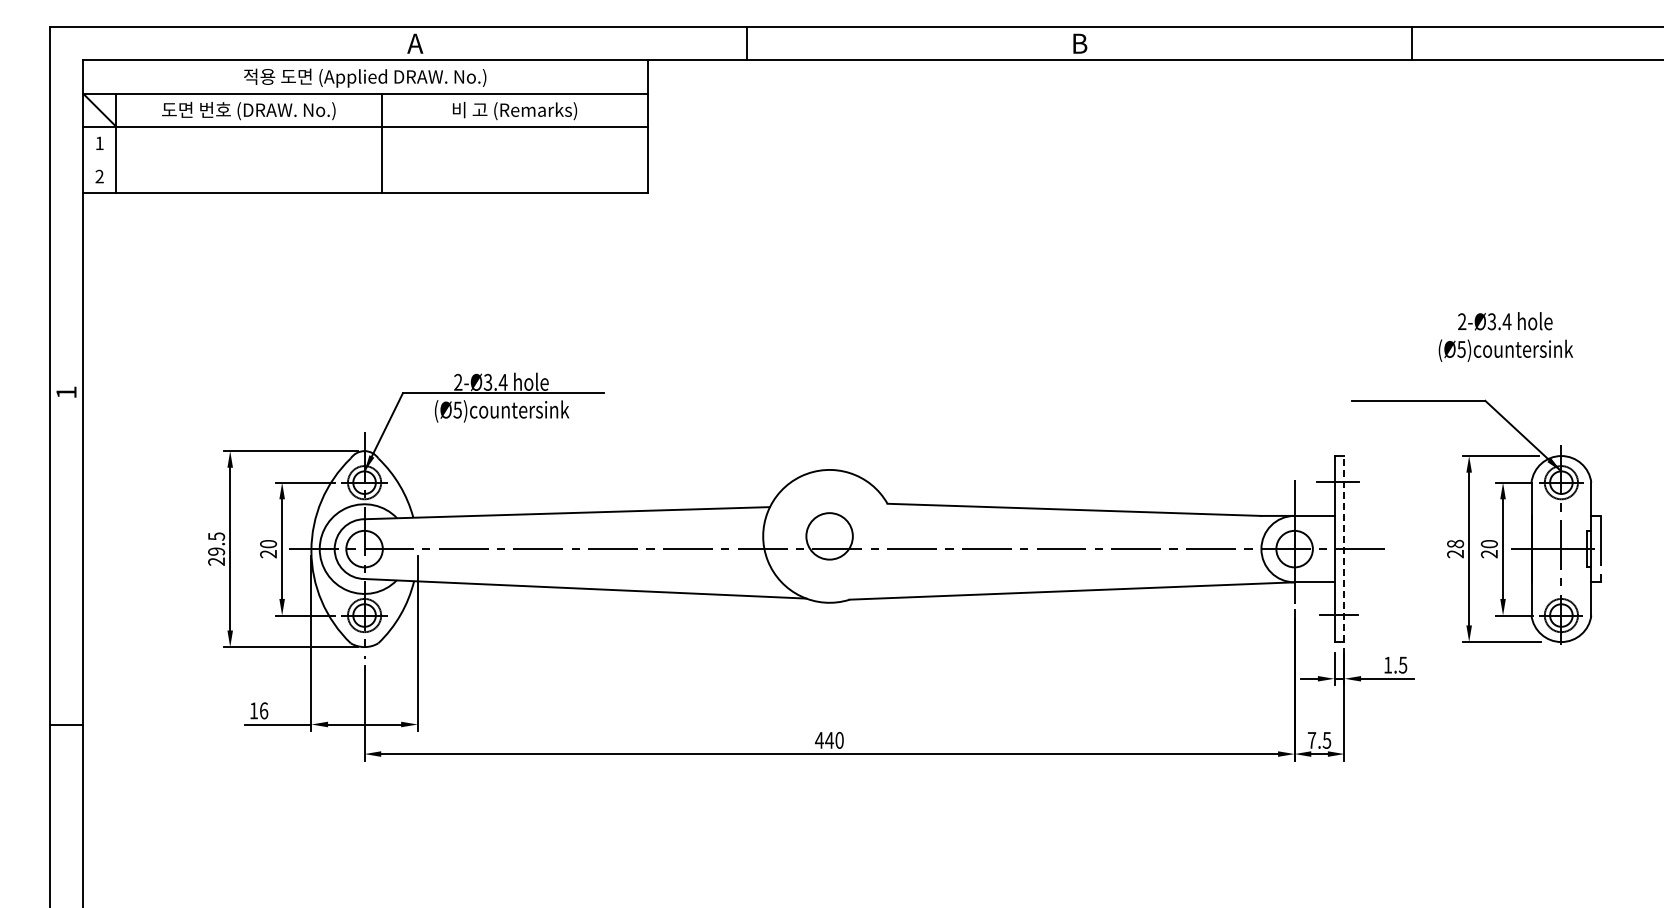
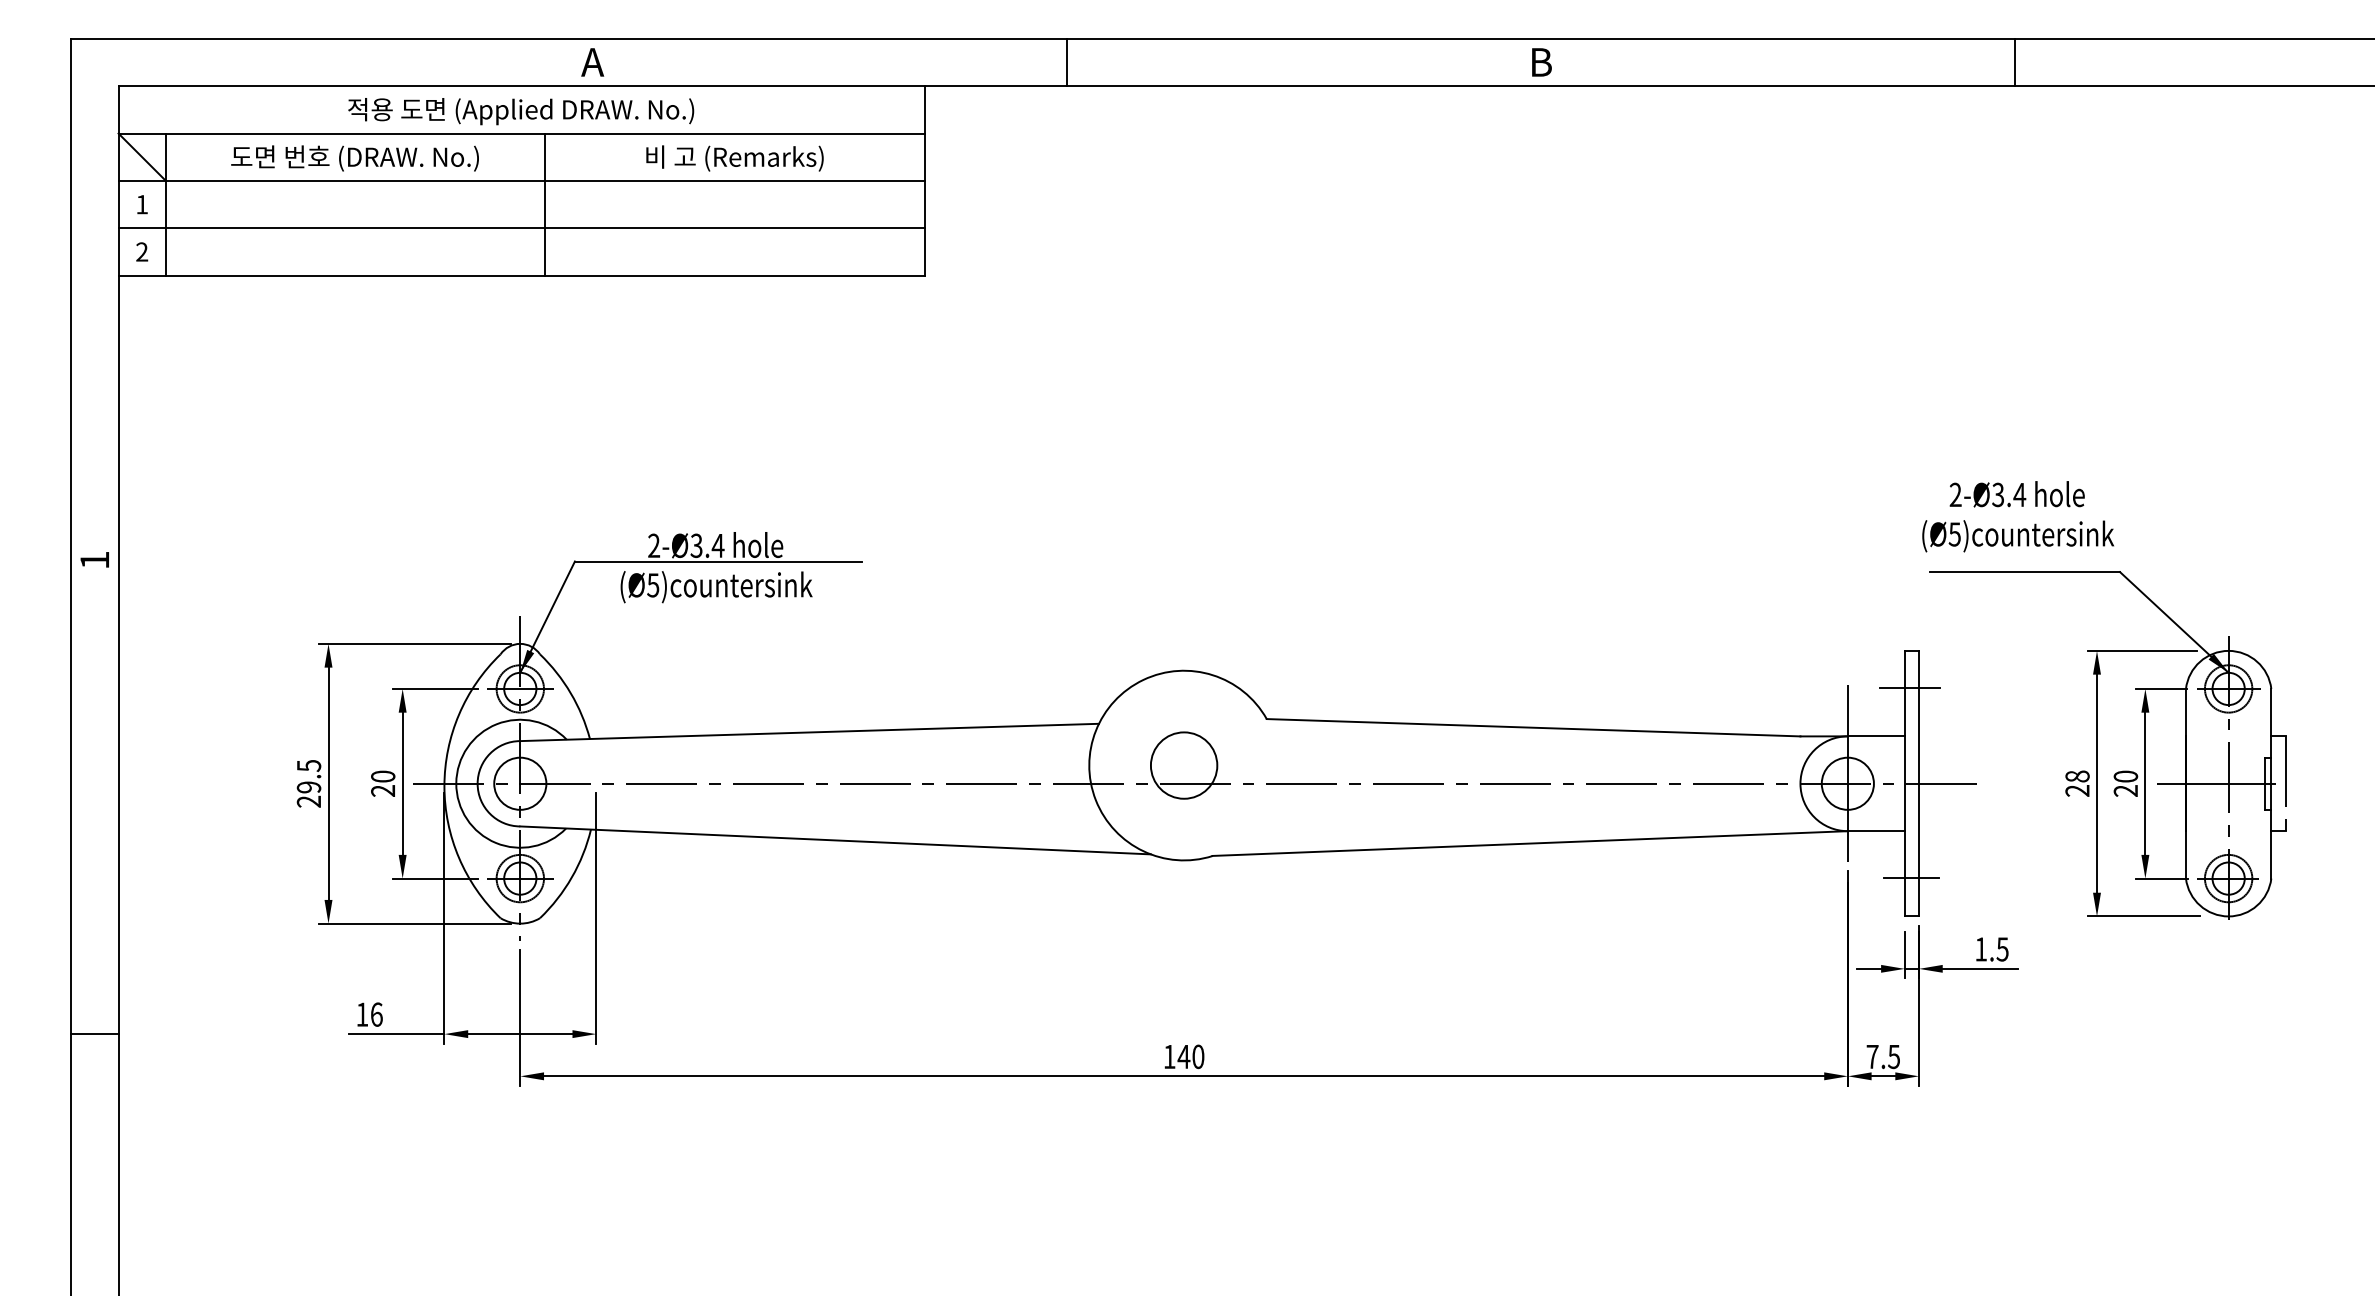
line: (365, 160) -> (521, 229), added
text: (1505, 336) -> (2017, 515), moved
line: (1344, 548) -> (1919, 782), dashed -> solid
text: (819, 740) -> (1169, 1056), 440 -> 140

